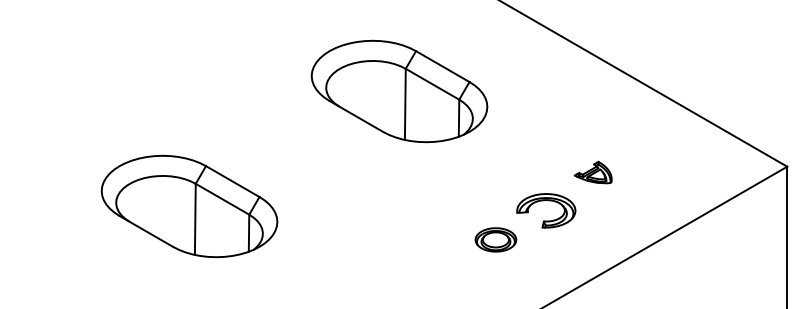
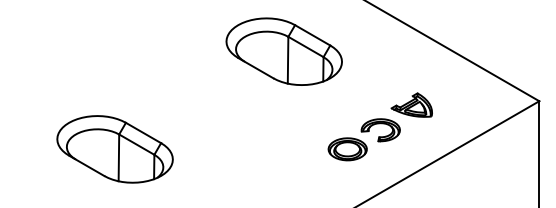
part: (592, 171) -> (411, 104), size x1.67
part: (188, 206) -> (114, 149), moved
part: (495, 240) -> (347, 149), size x1.43

